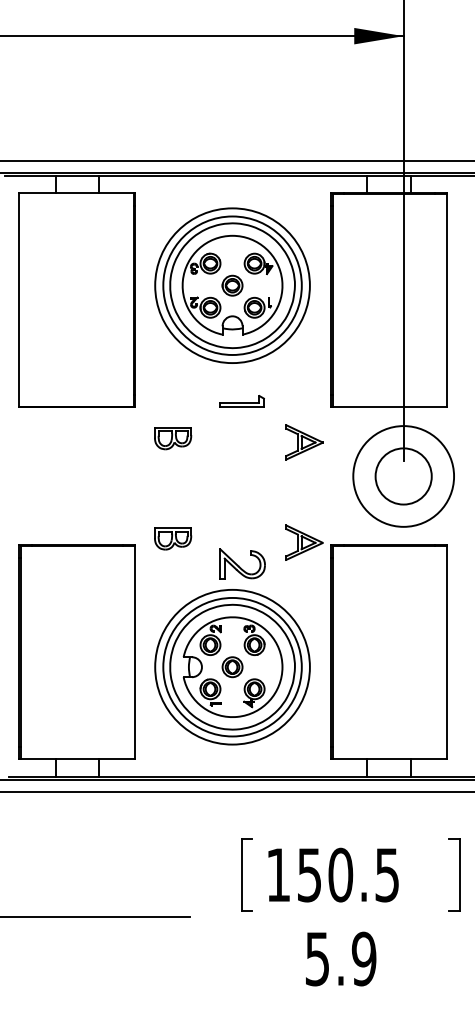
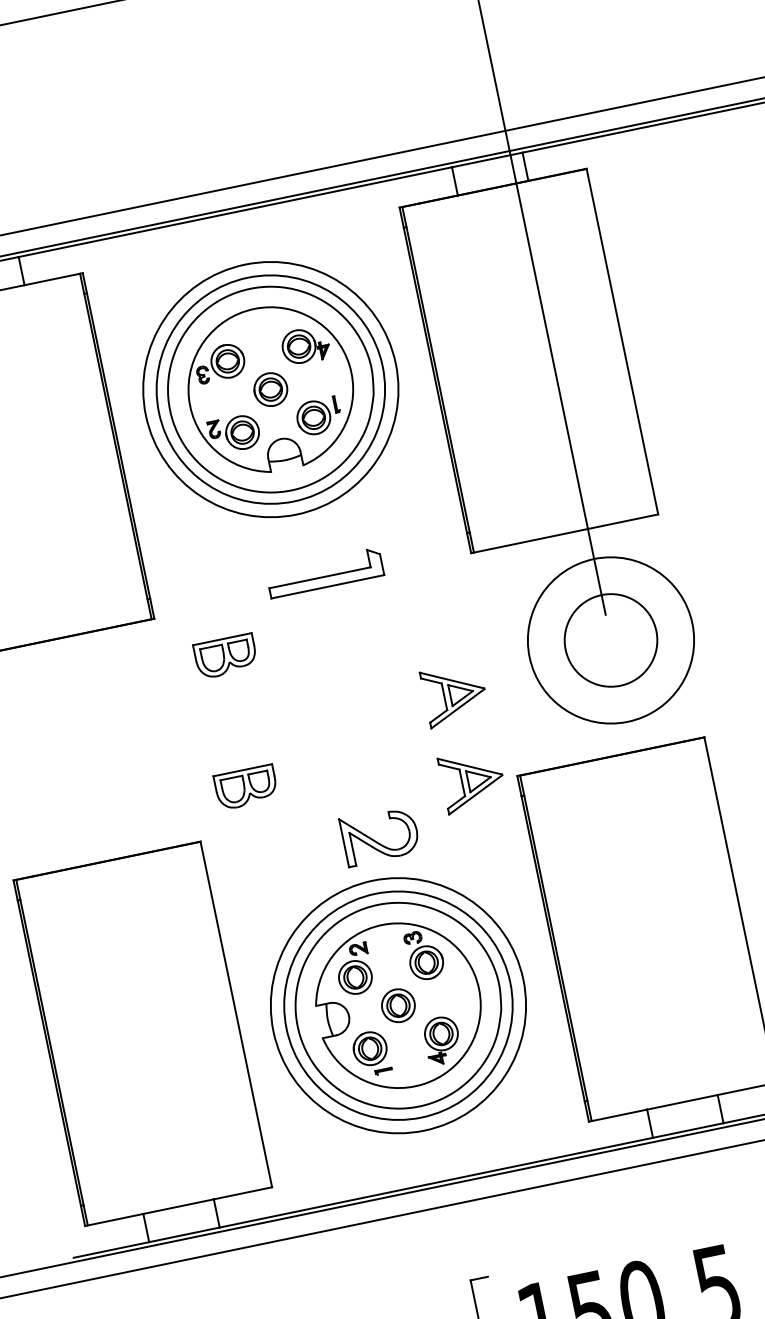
part: (241, 401) -> (323, 573), size x1.6
part: (304, 442) -> (455, 694), moved
part: (173, 538) -> (246, 786), moved

